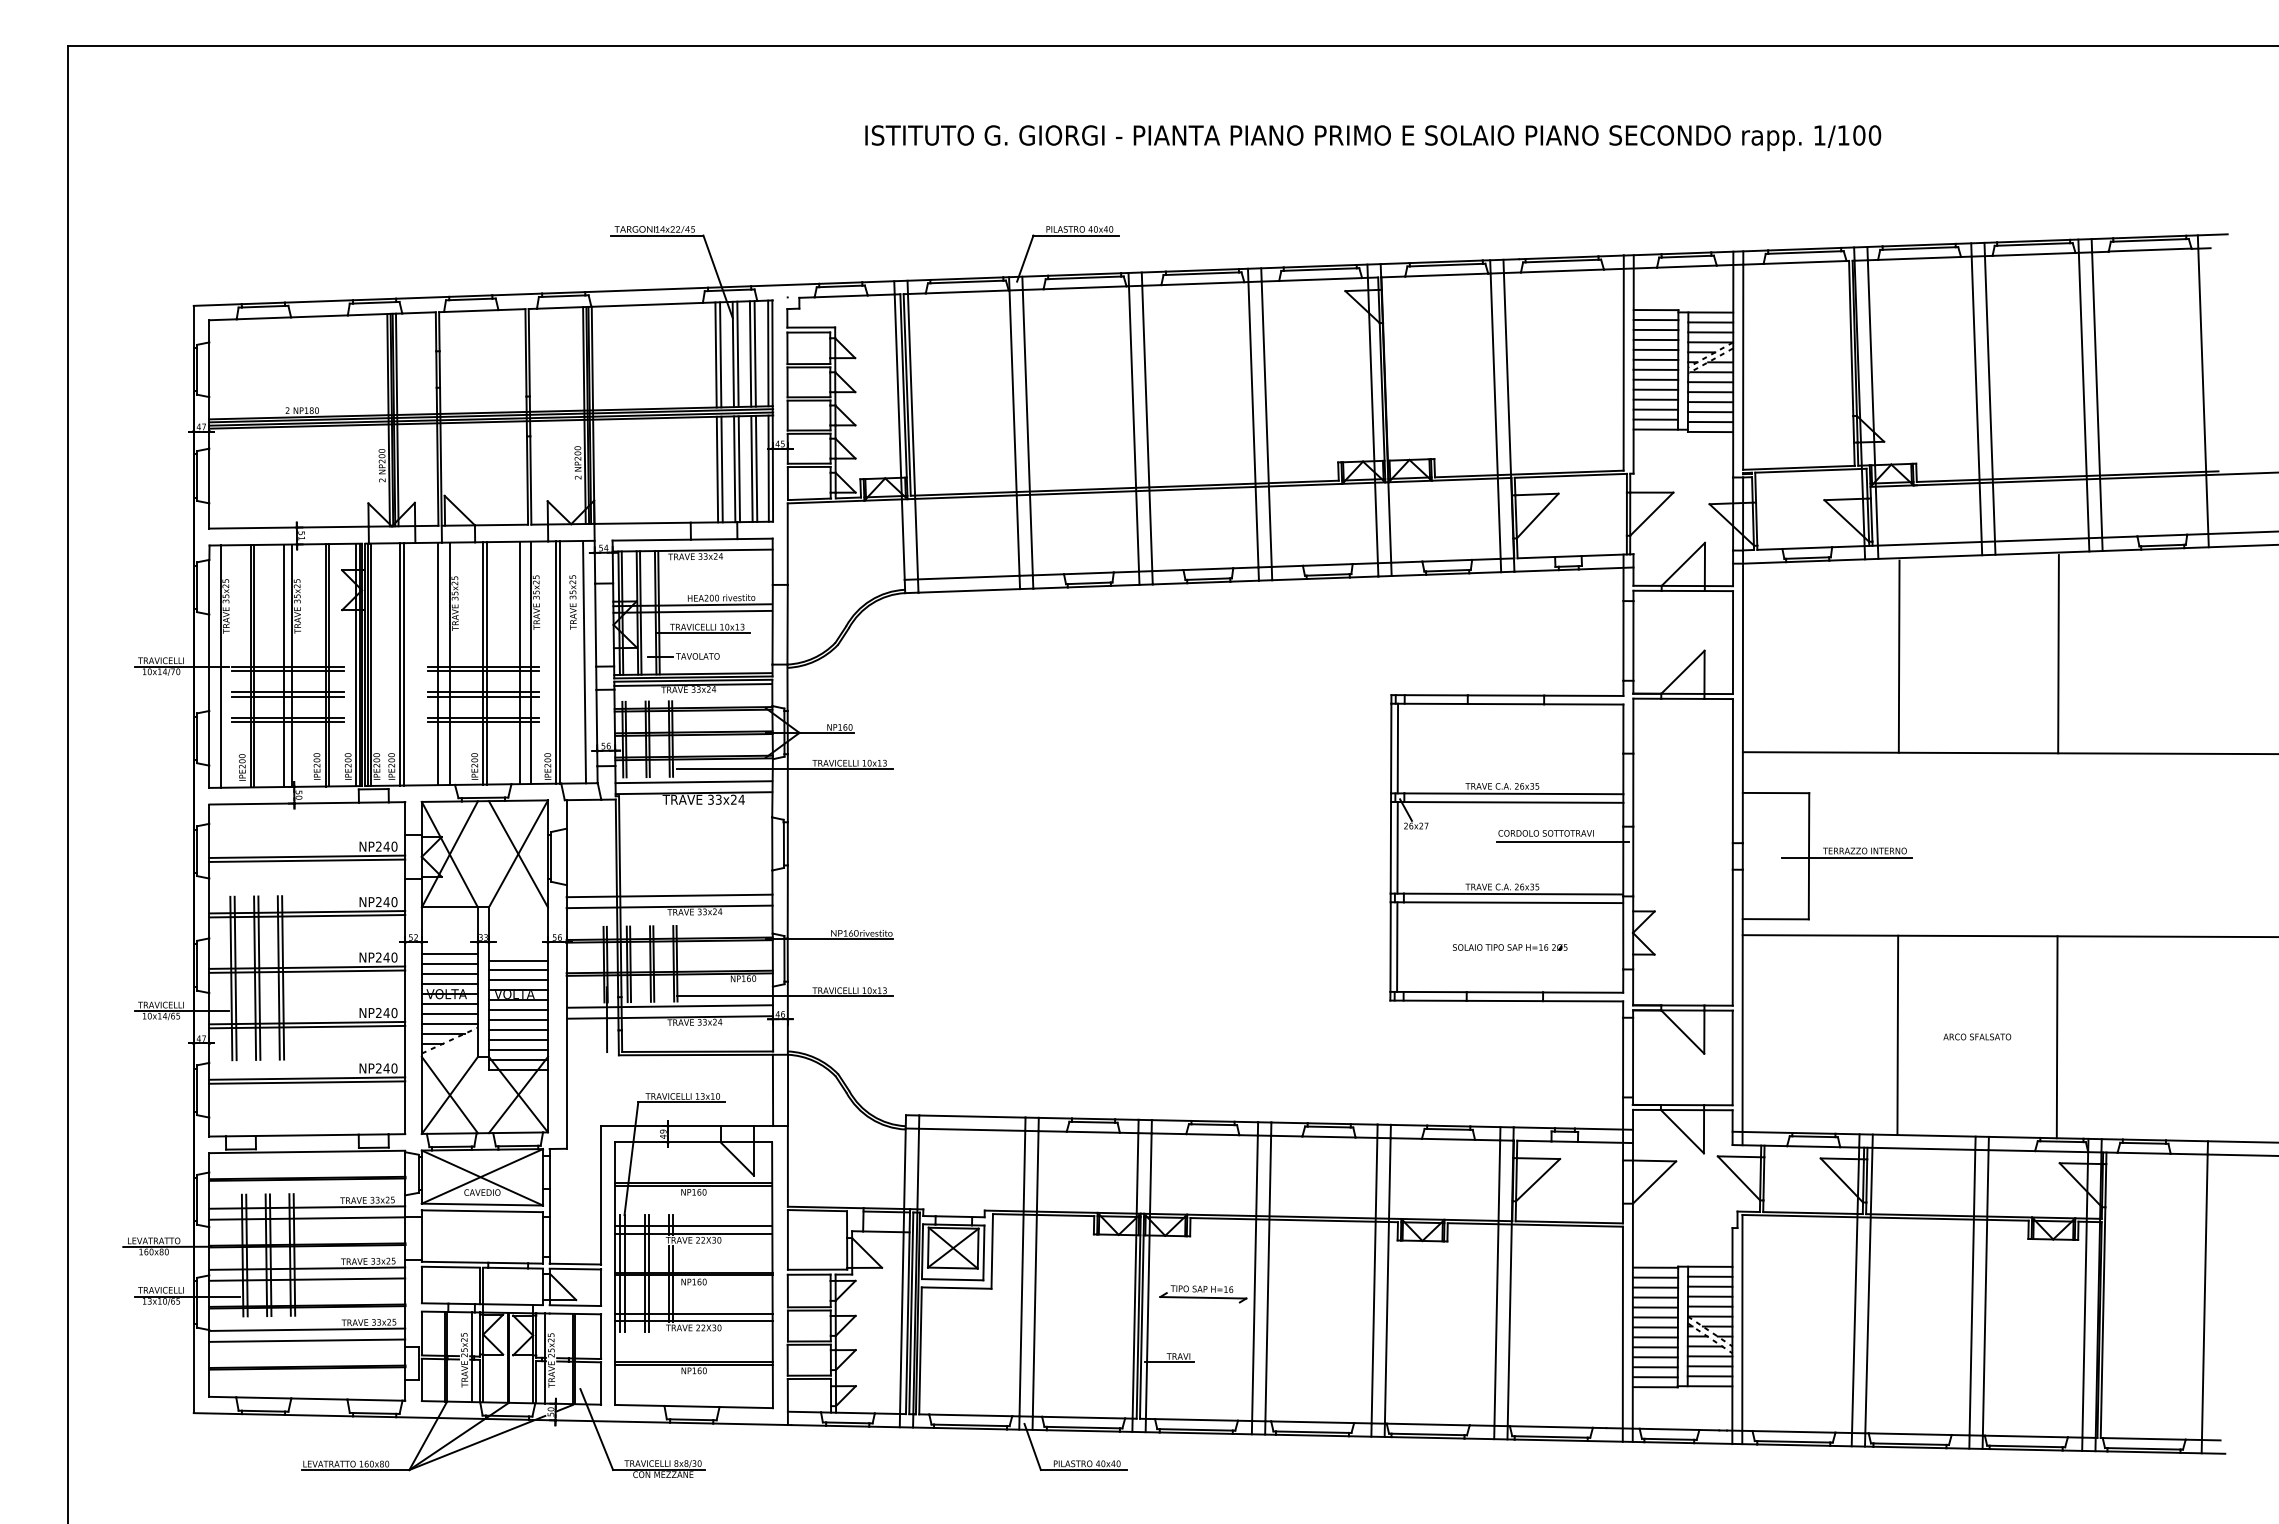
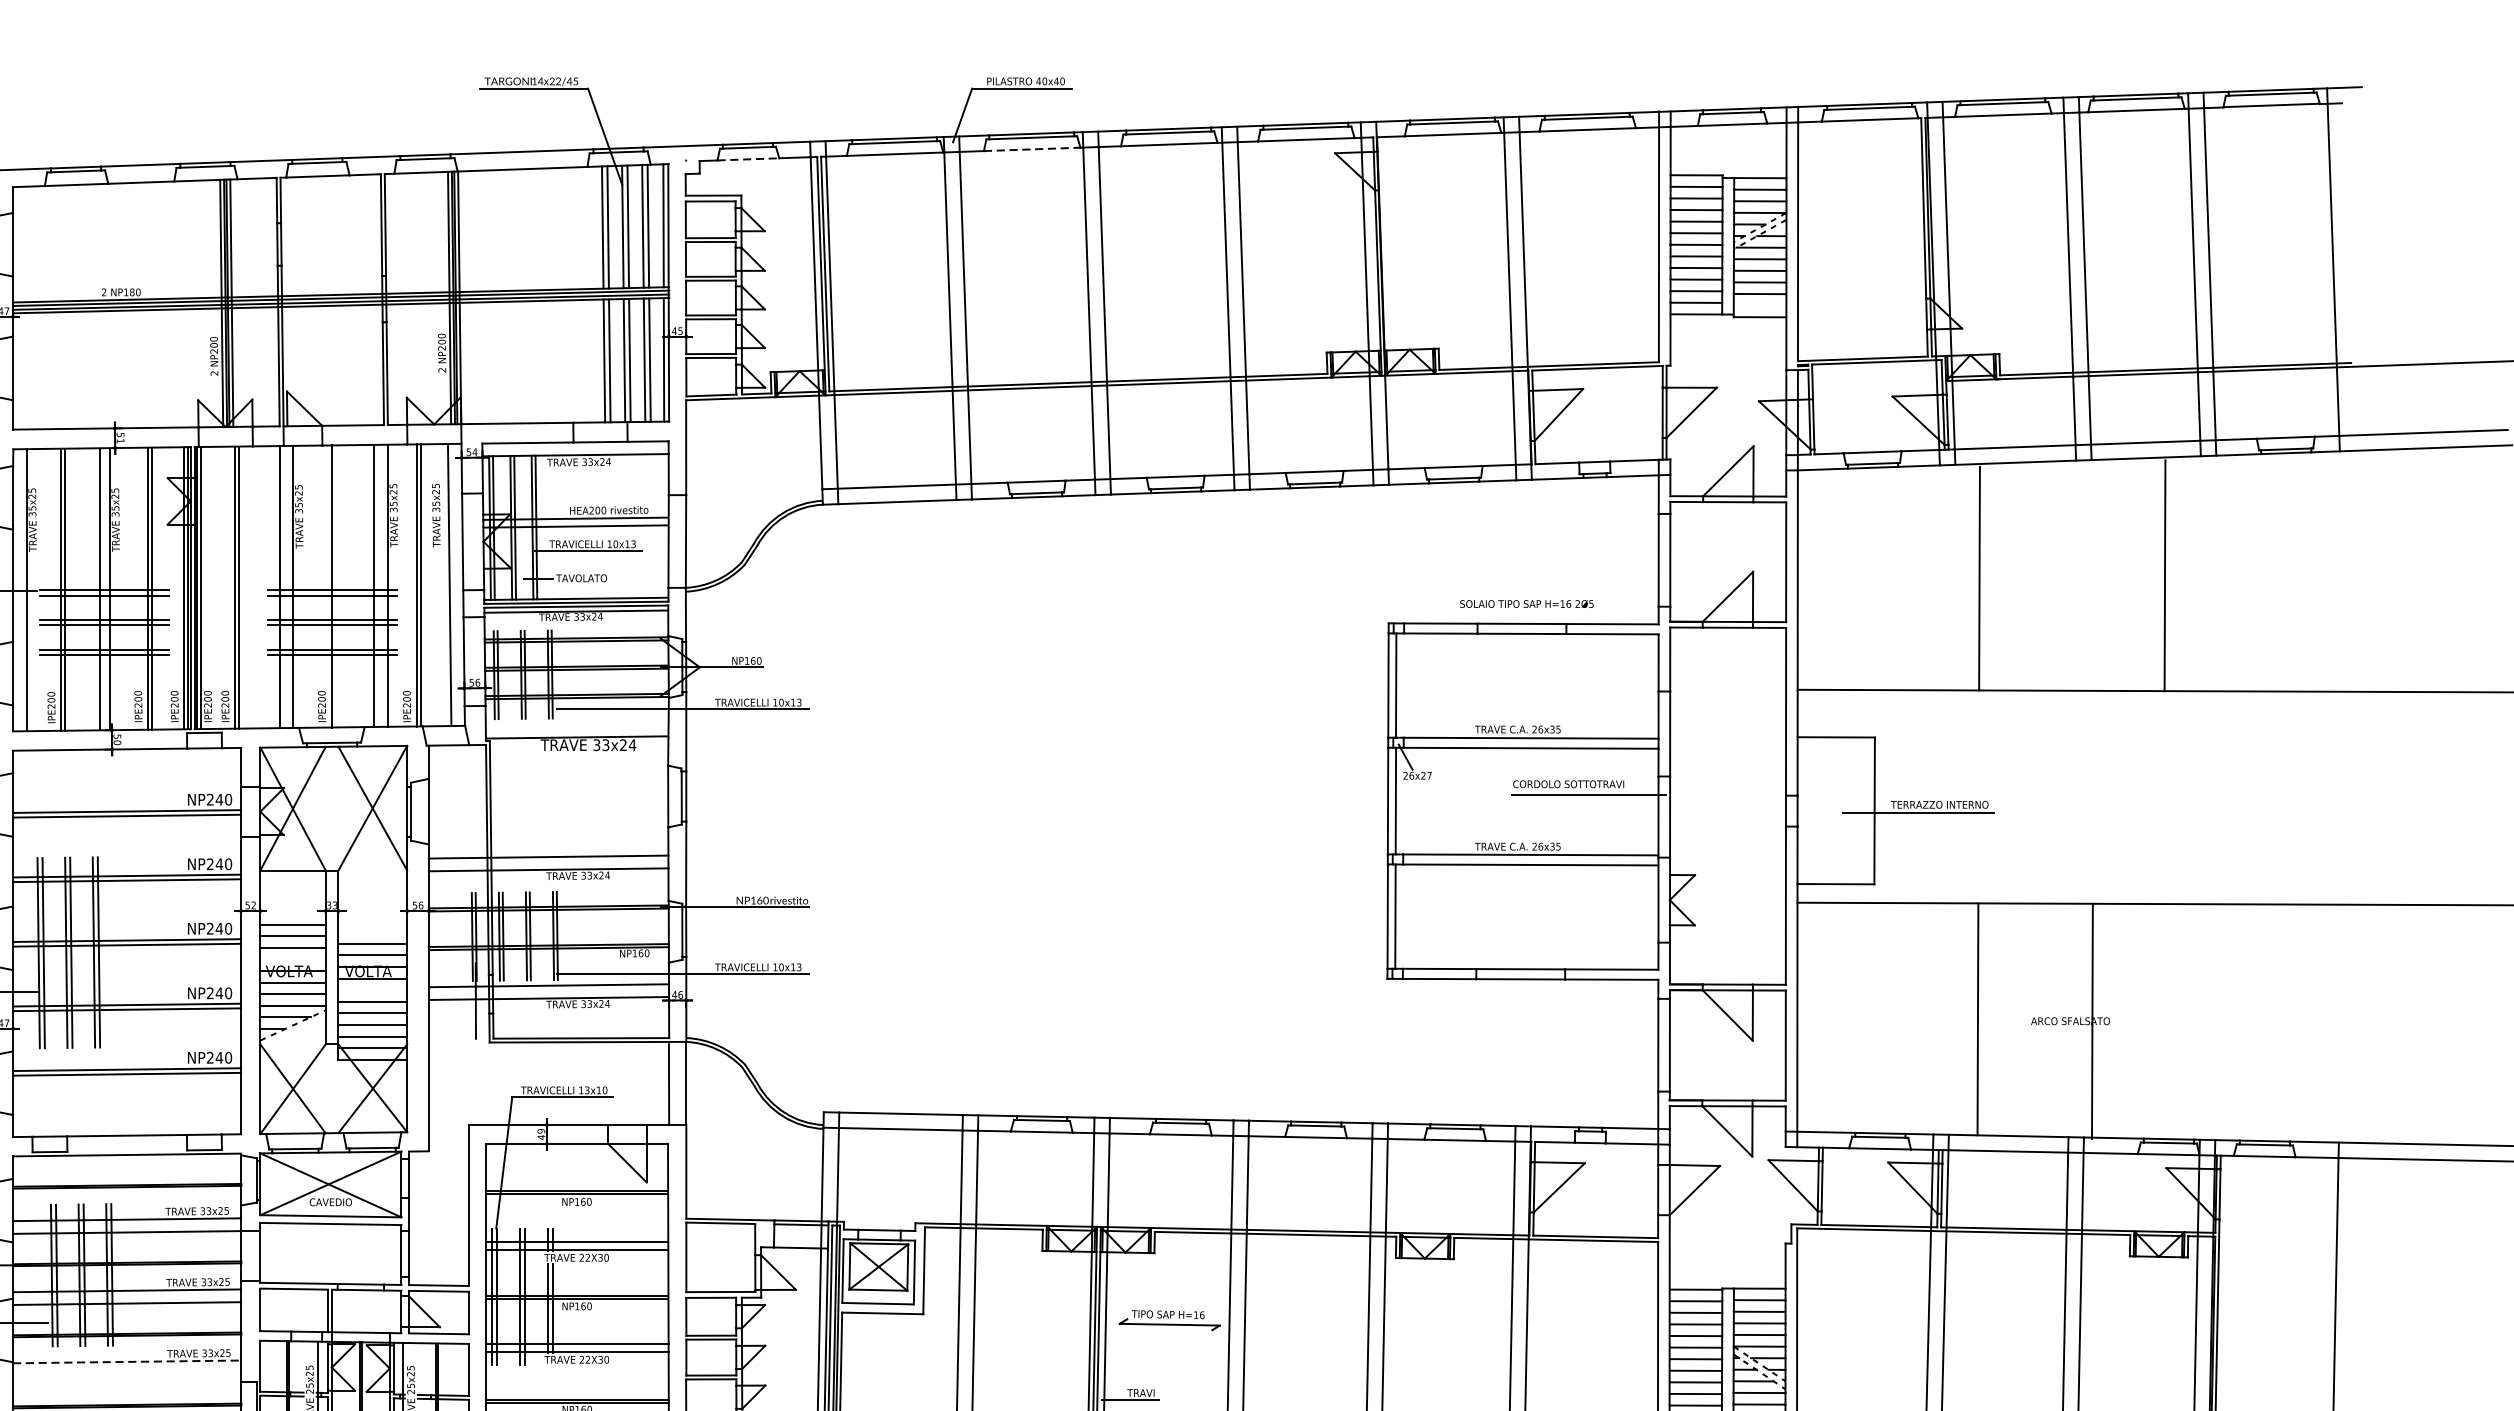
line: (1085, 287) -> (1032, 149), solid -> dashed
line: (841, 296) -> (748, 159), solid -> dashed
line: (1709, 422) -> (1758, 306), removed
line: (486, 663) -> (335, 586), removed
line: (693, 782) -> (576, 725), removed
text: (1510, 947) -> (1527, 604), moved
line: (518, 960) -> (372, 932), removed
line: (449, 983) -> (292, 958), removed
line: (518, 1010) -> (372, 990), removed
line: (2056, 1037) -> (2091, 1021), moved
line: (307, 1329) -> (127, 1361), solid -> dashed
line: (307, 1340) -> (127, 1374), removed

